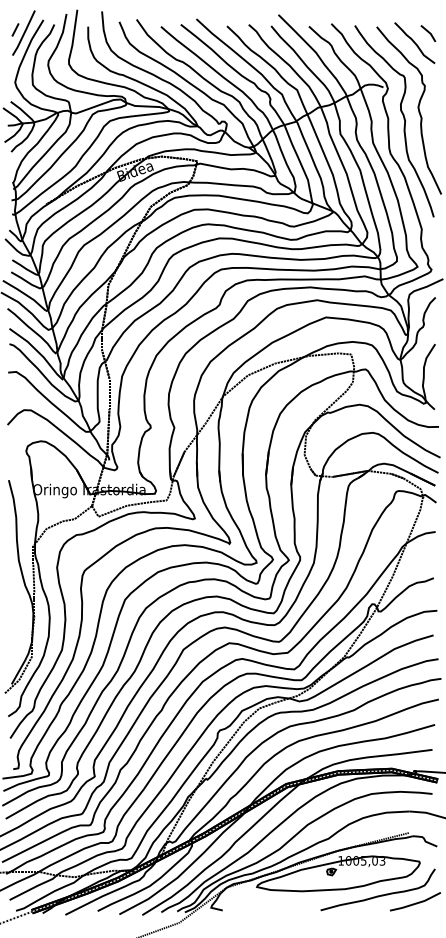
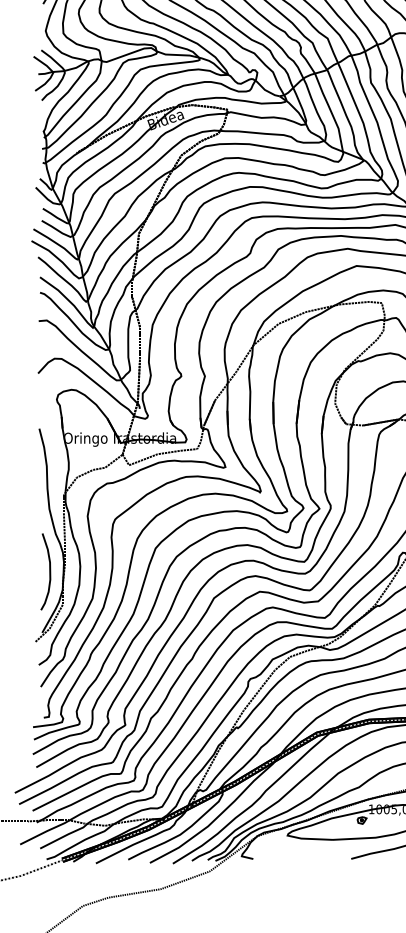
curve: (18, 622) -> (49, 571), added

